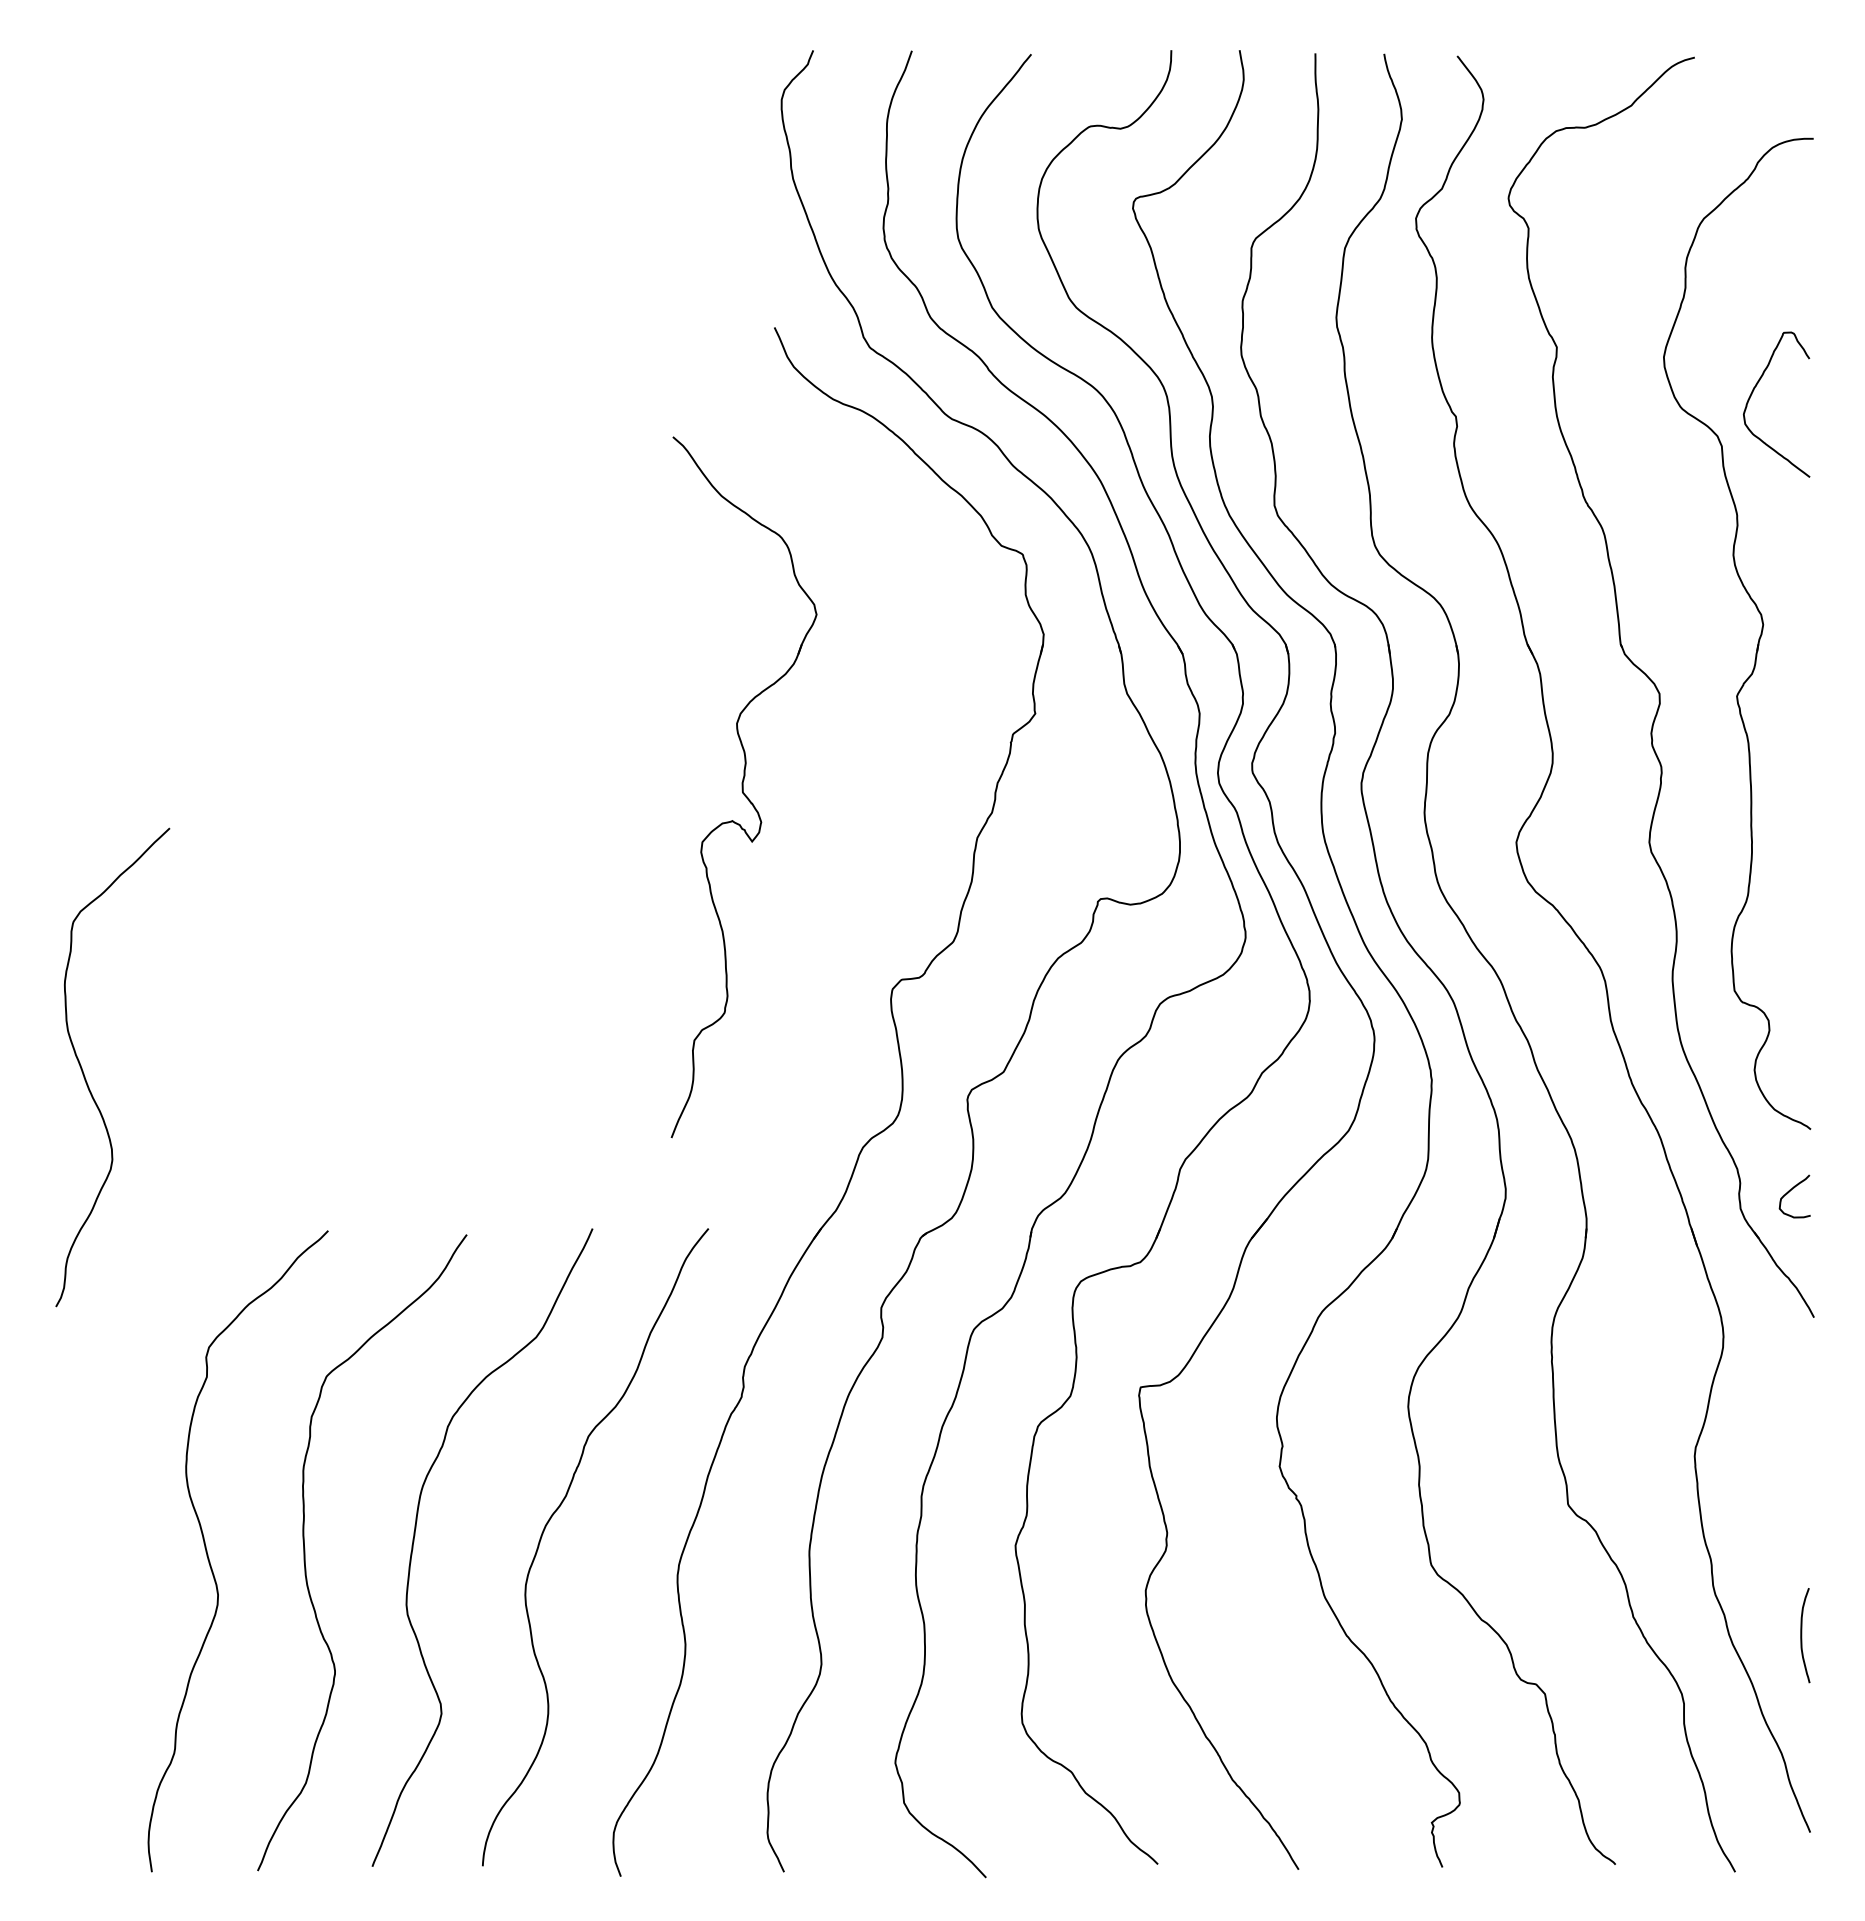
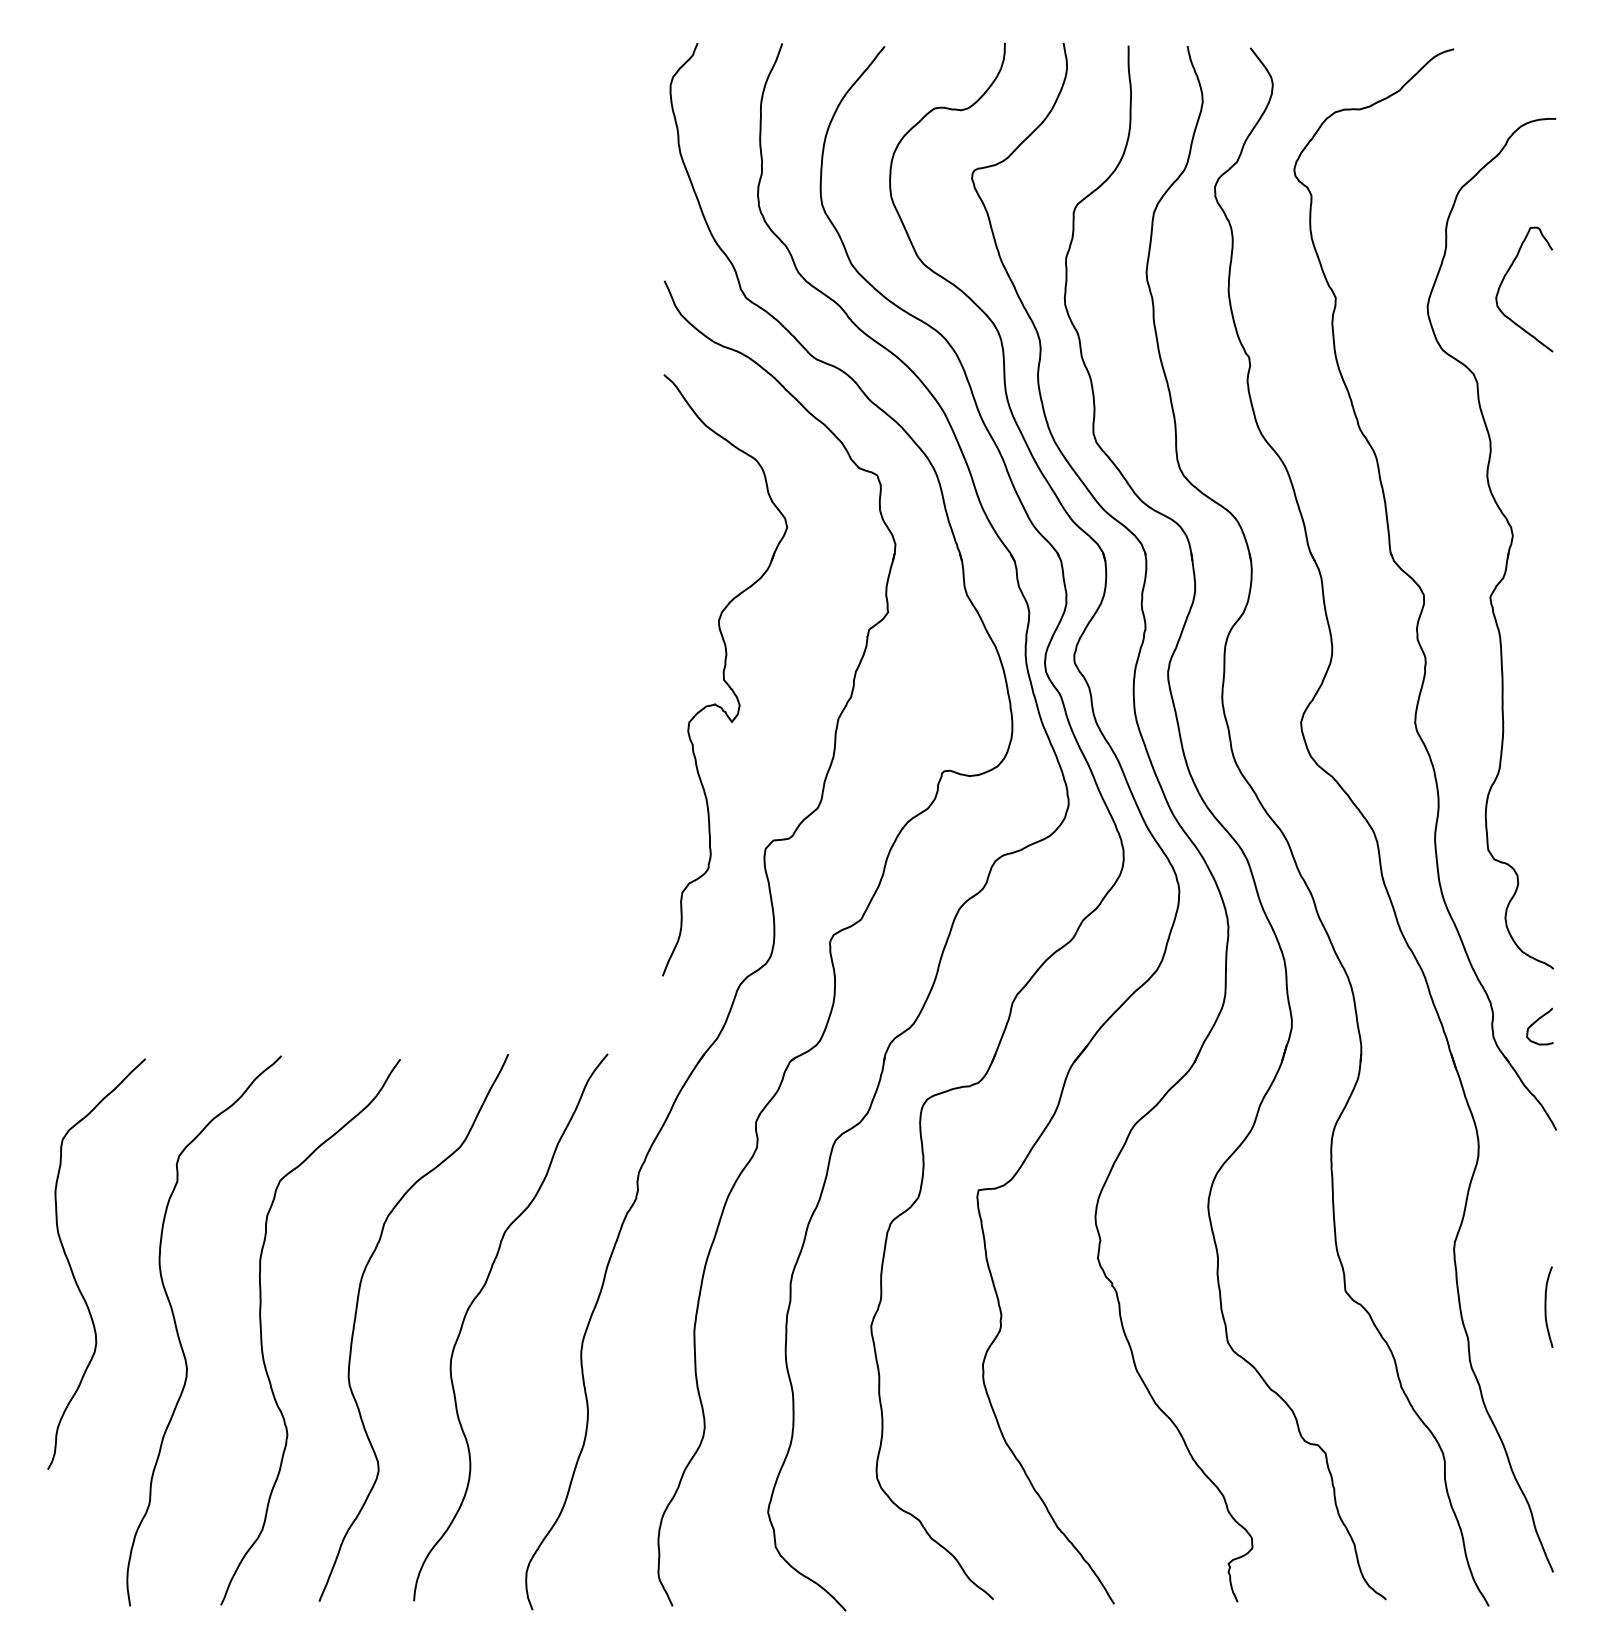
curve: (1753, 392) -> (1504, 279), moved
part: (743, 787) -> (724, 675), moved
curve: (85, 1076) -> (73, 1271), moved
curve: (1802, 1635) -> (1546, 1307), moved

